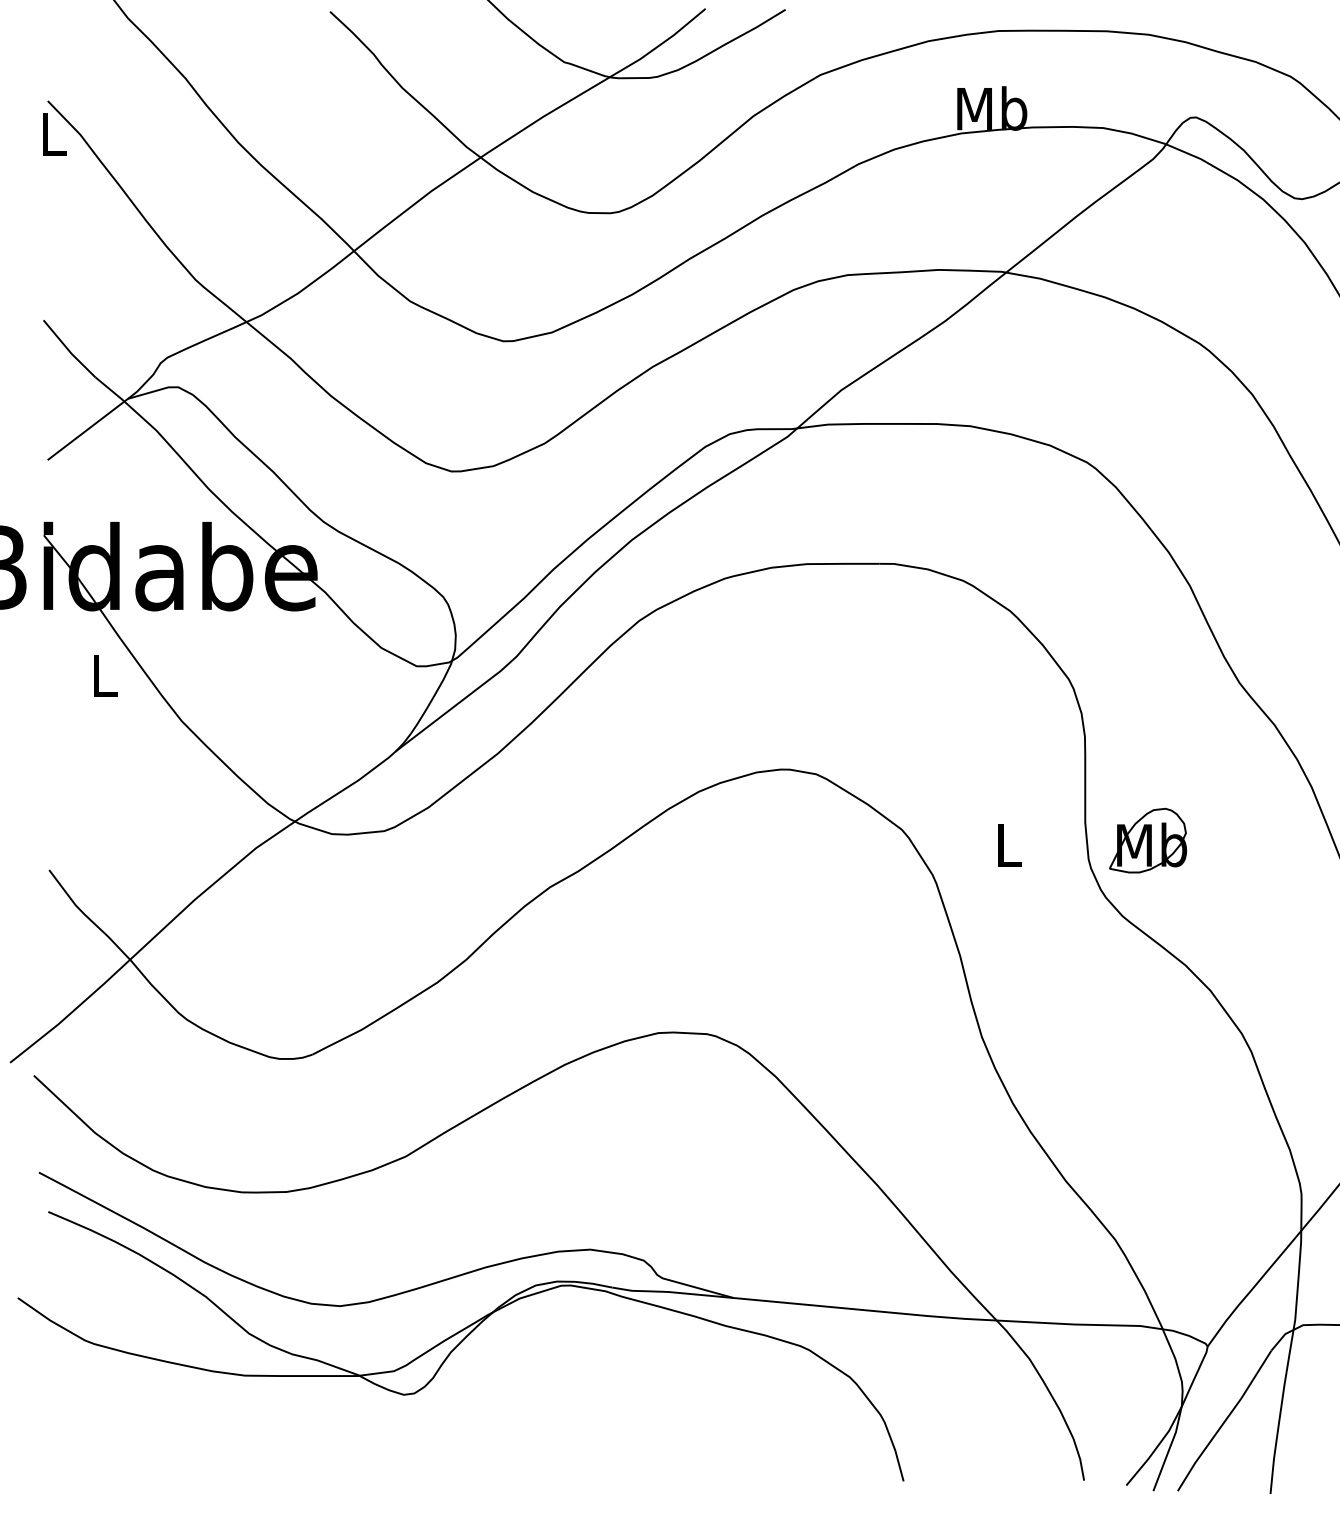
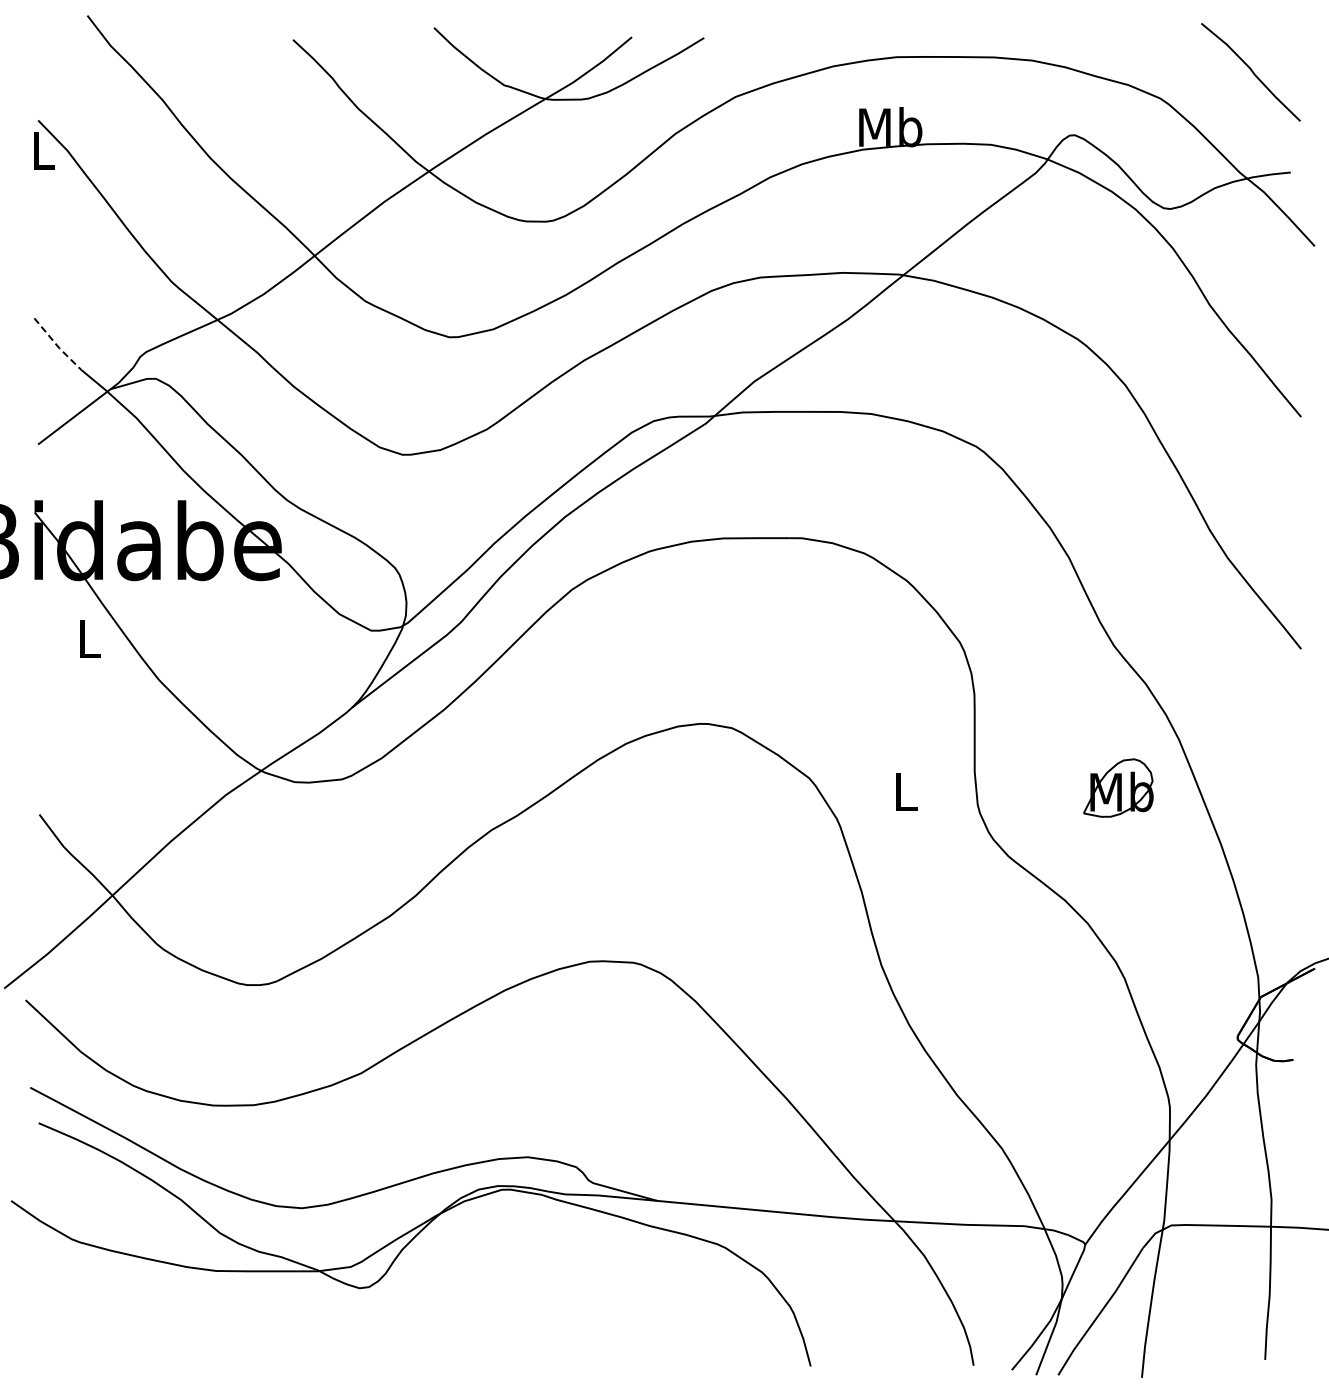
line: (69, 350) -> (57, 345), solid -> dashed
part: (1148, 840) -> (1118, 787), moved

